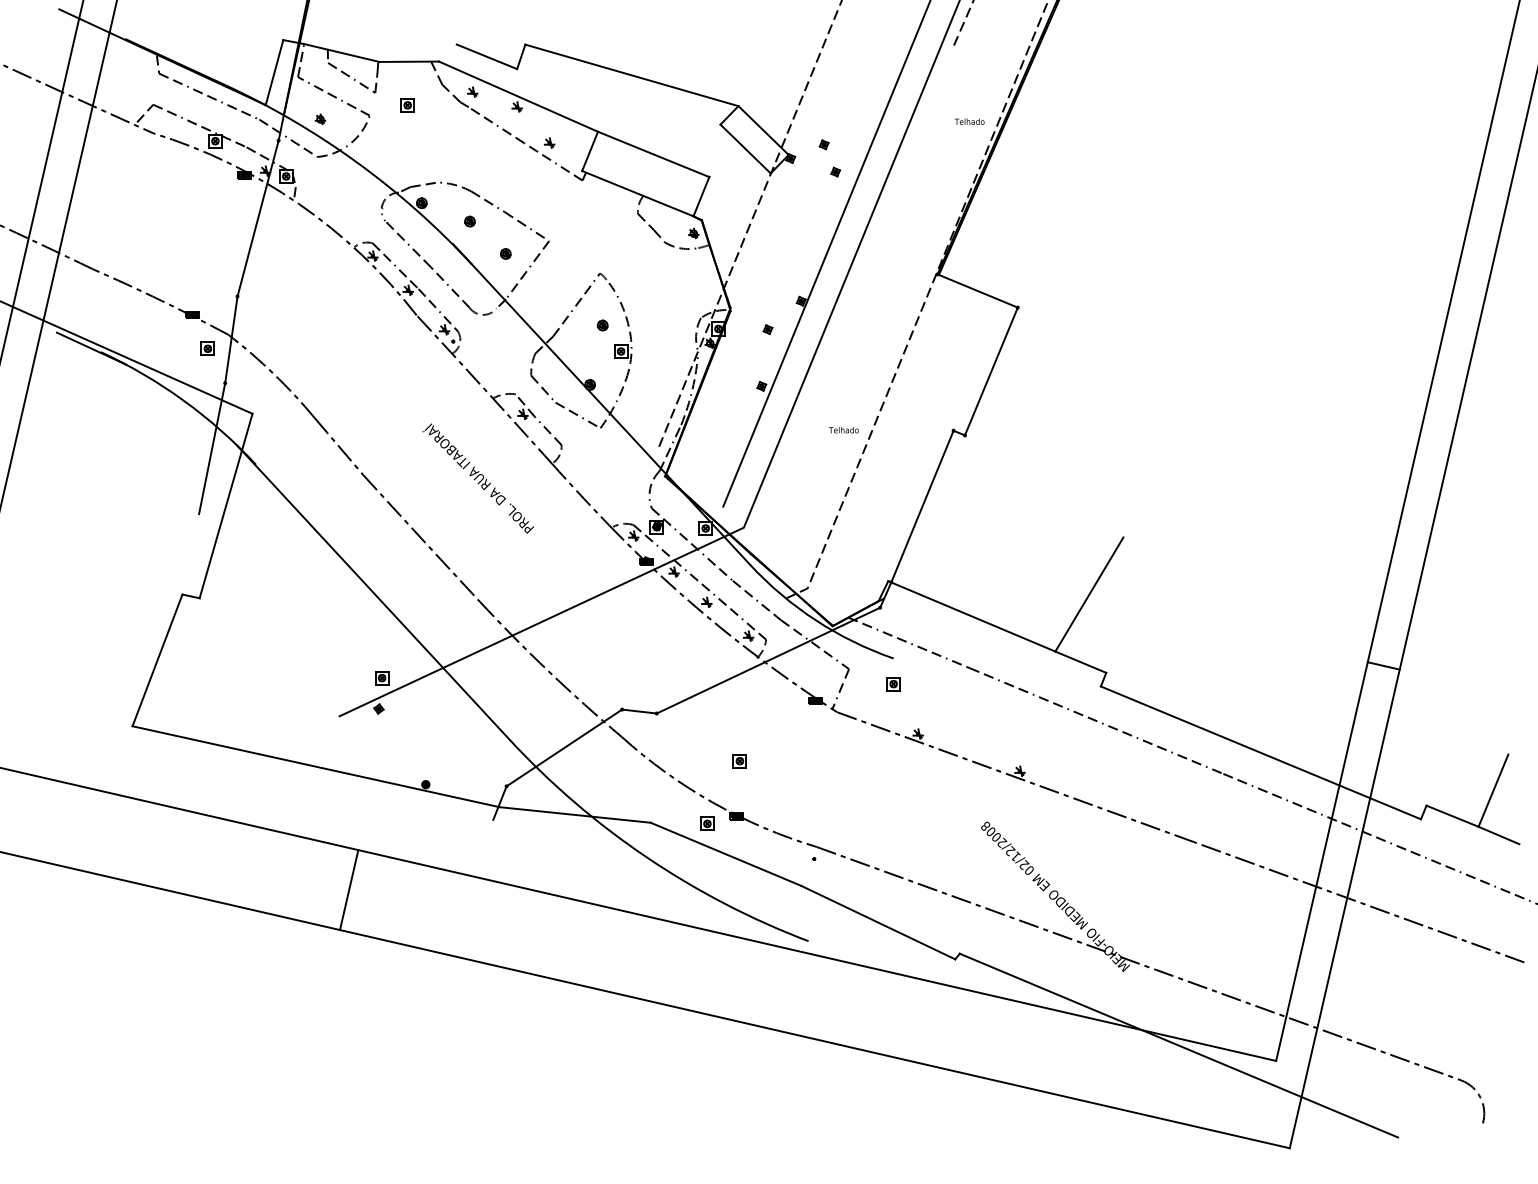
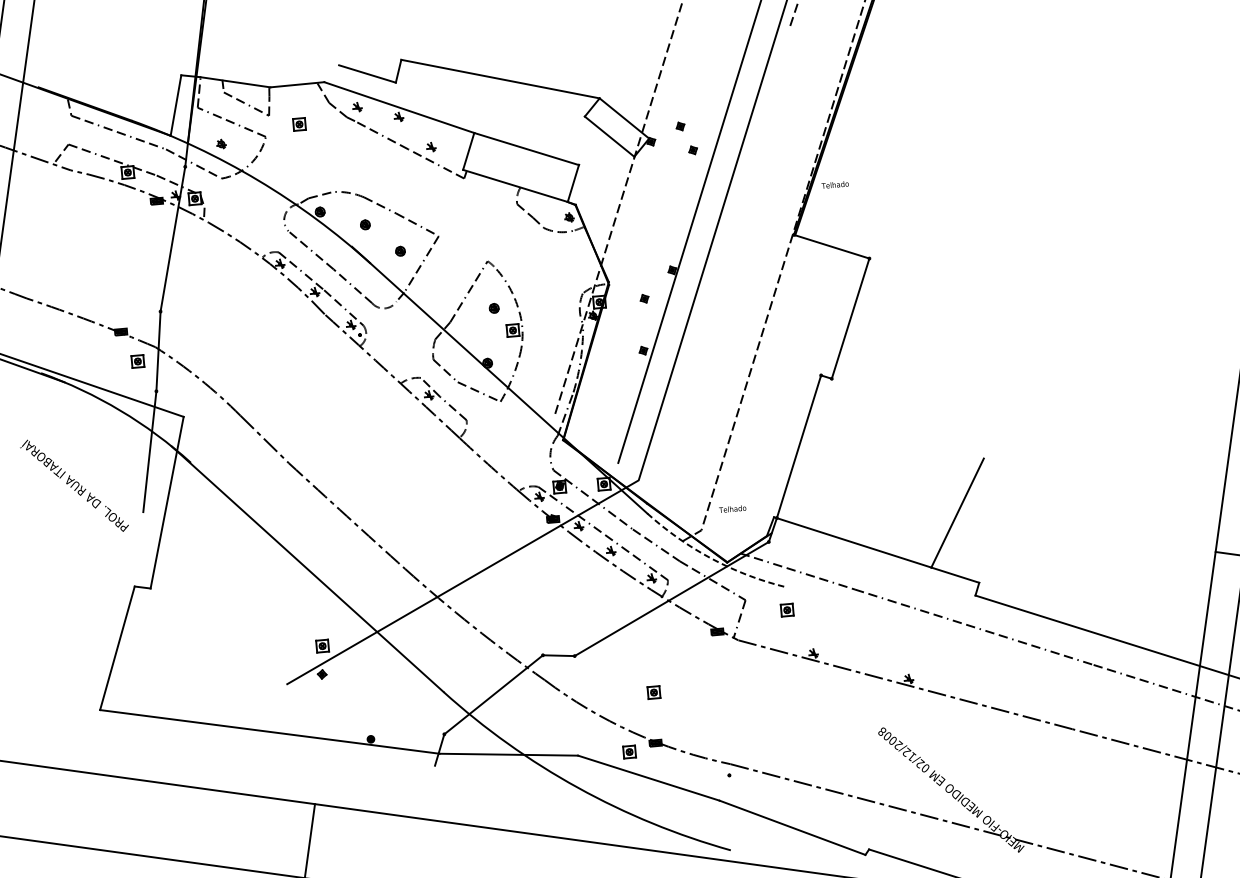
text: (969, 121) -> (835, 184), moved
text: (843, 430) -> (732, 509), moved
text: (477, 478) -> (73, 485), moved
arc: (816, 620) -> (712, 558), solid -> dashed

